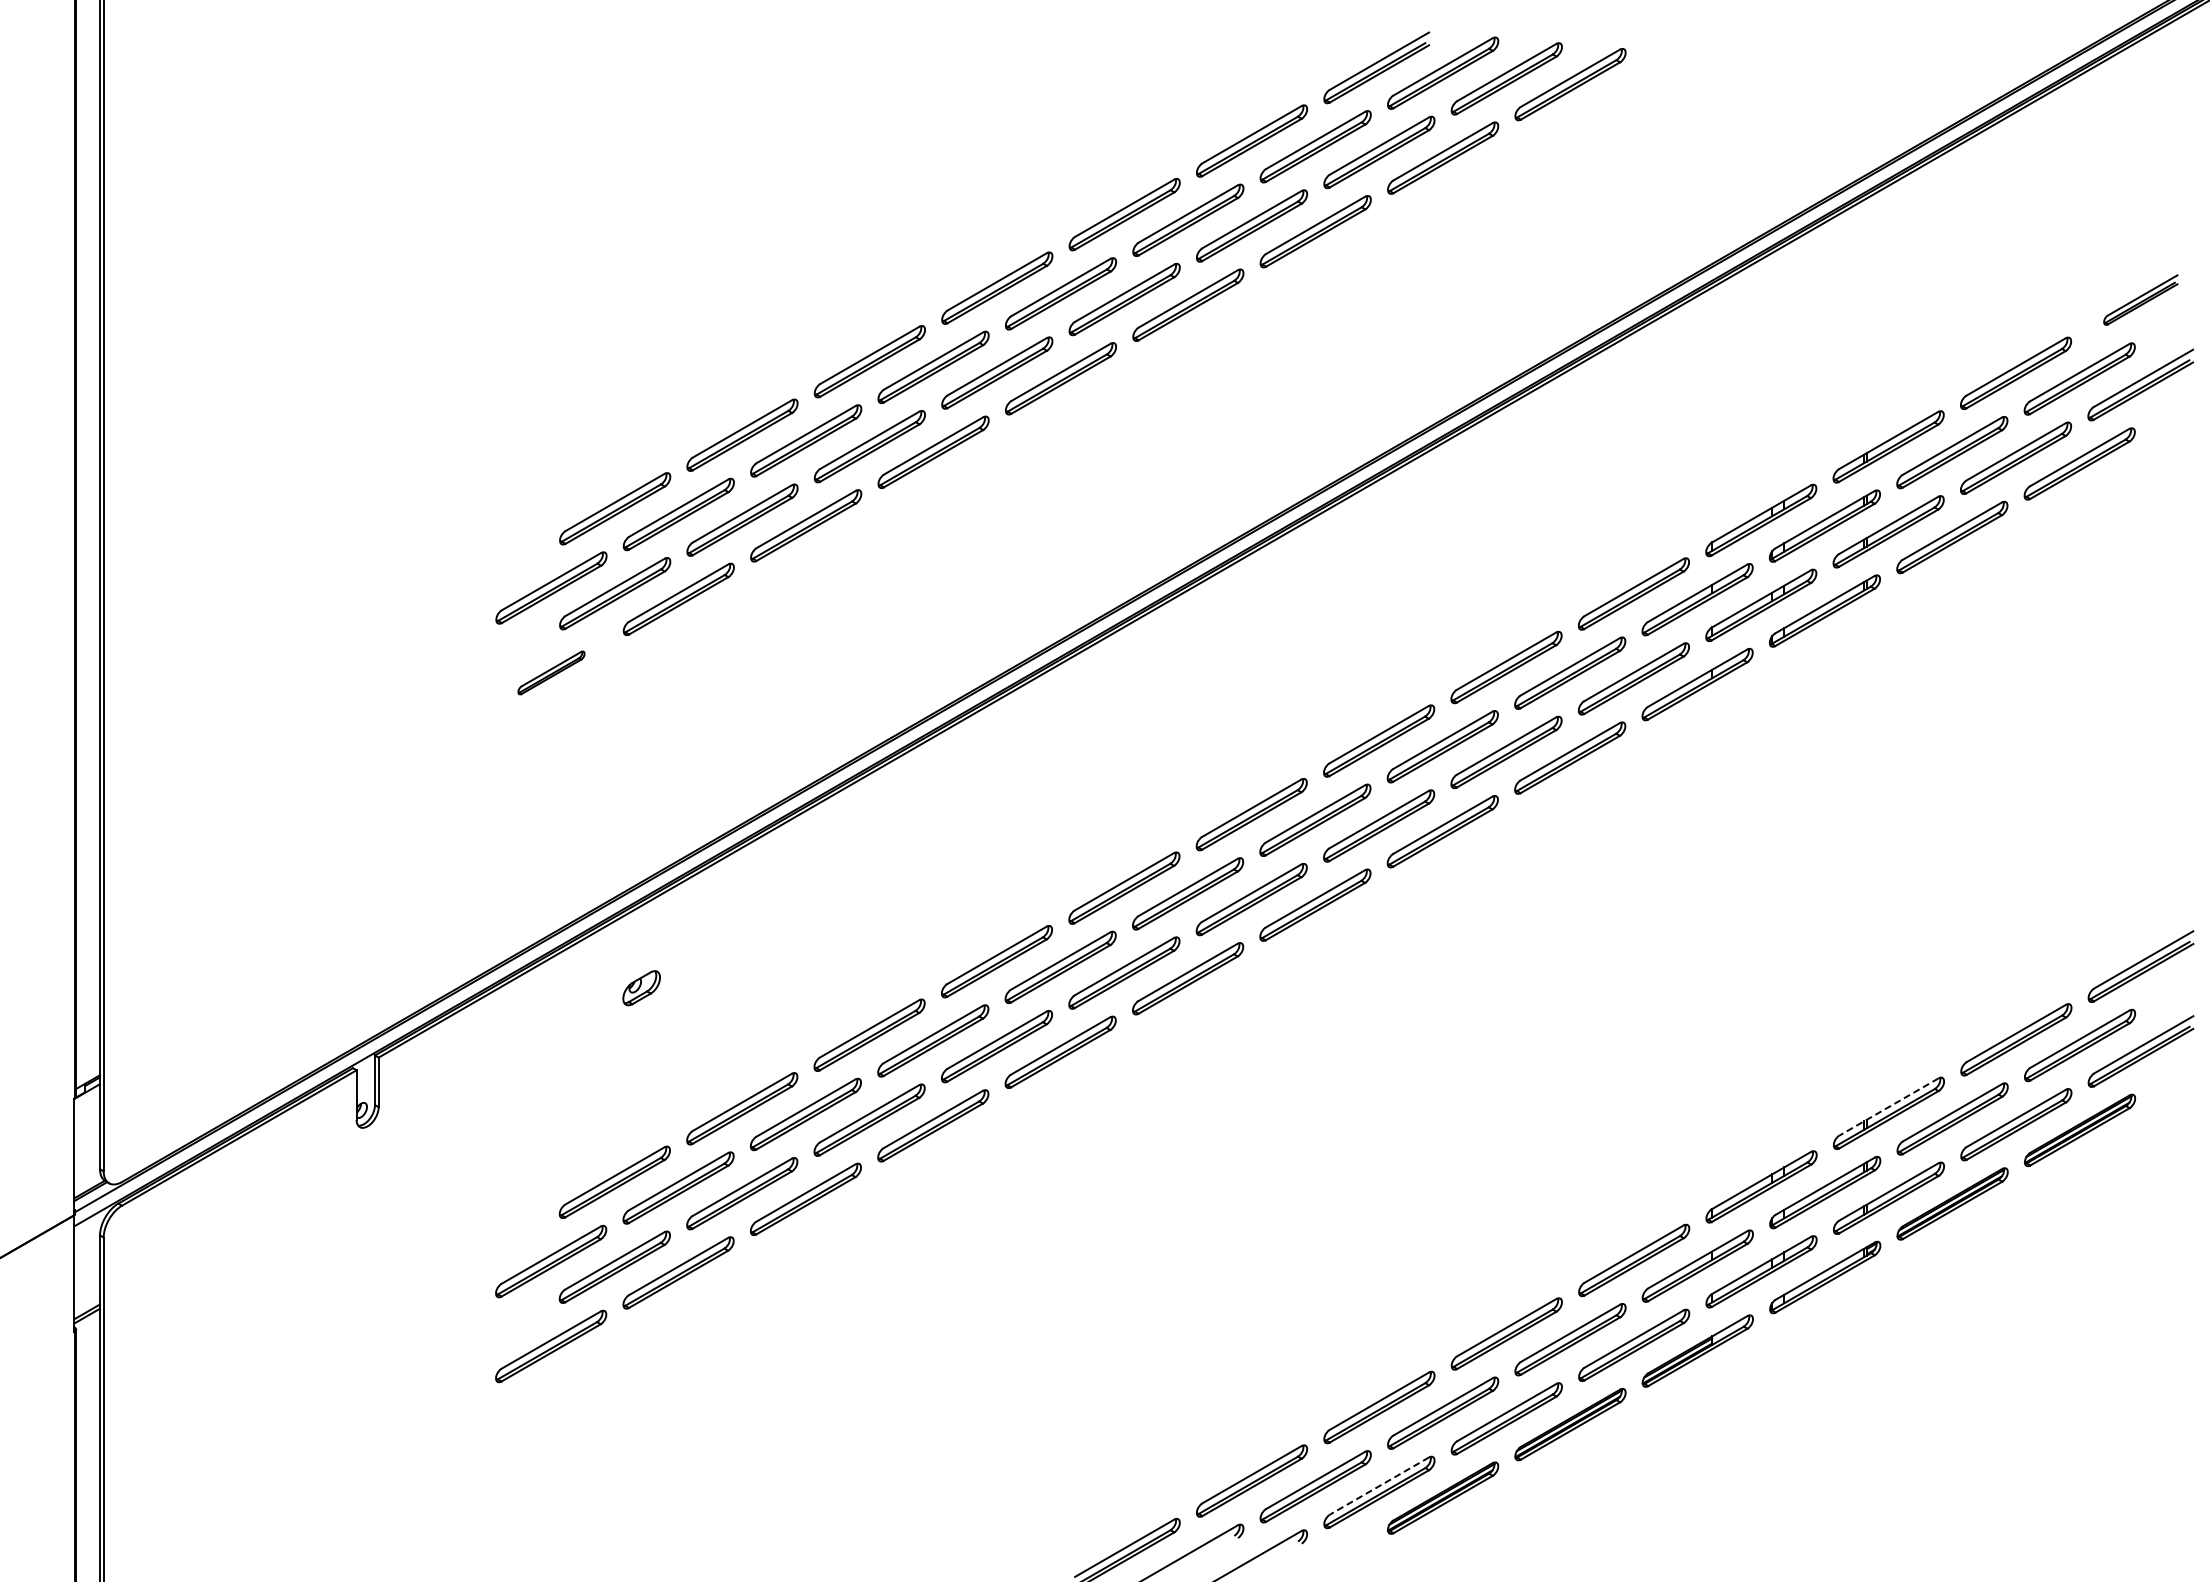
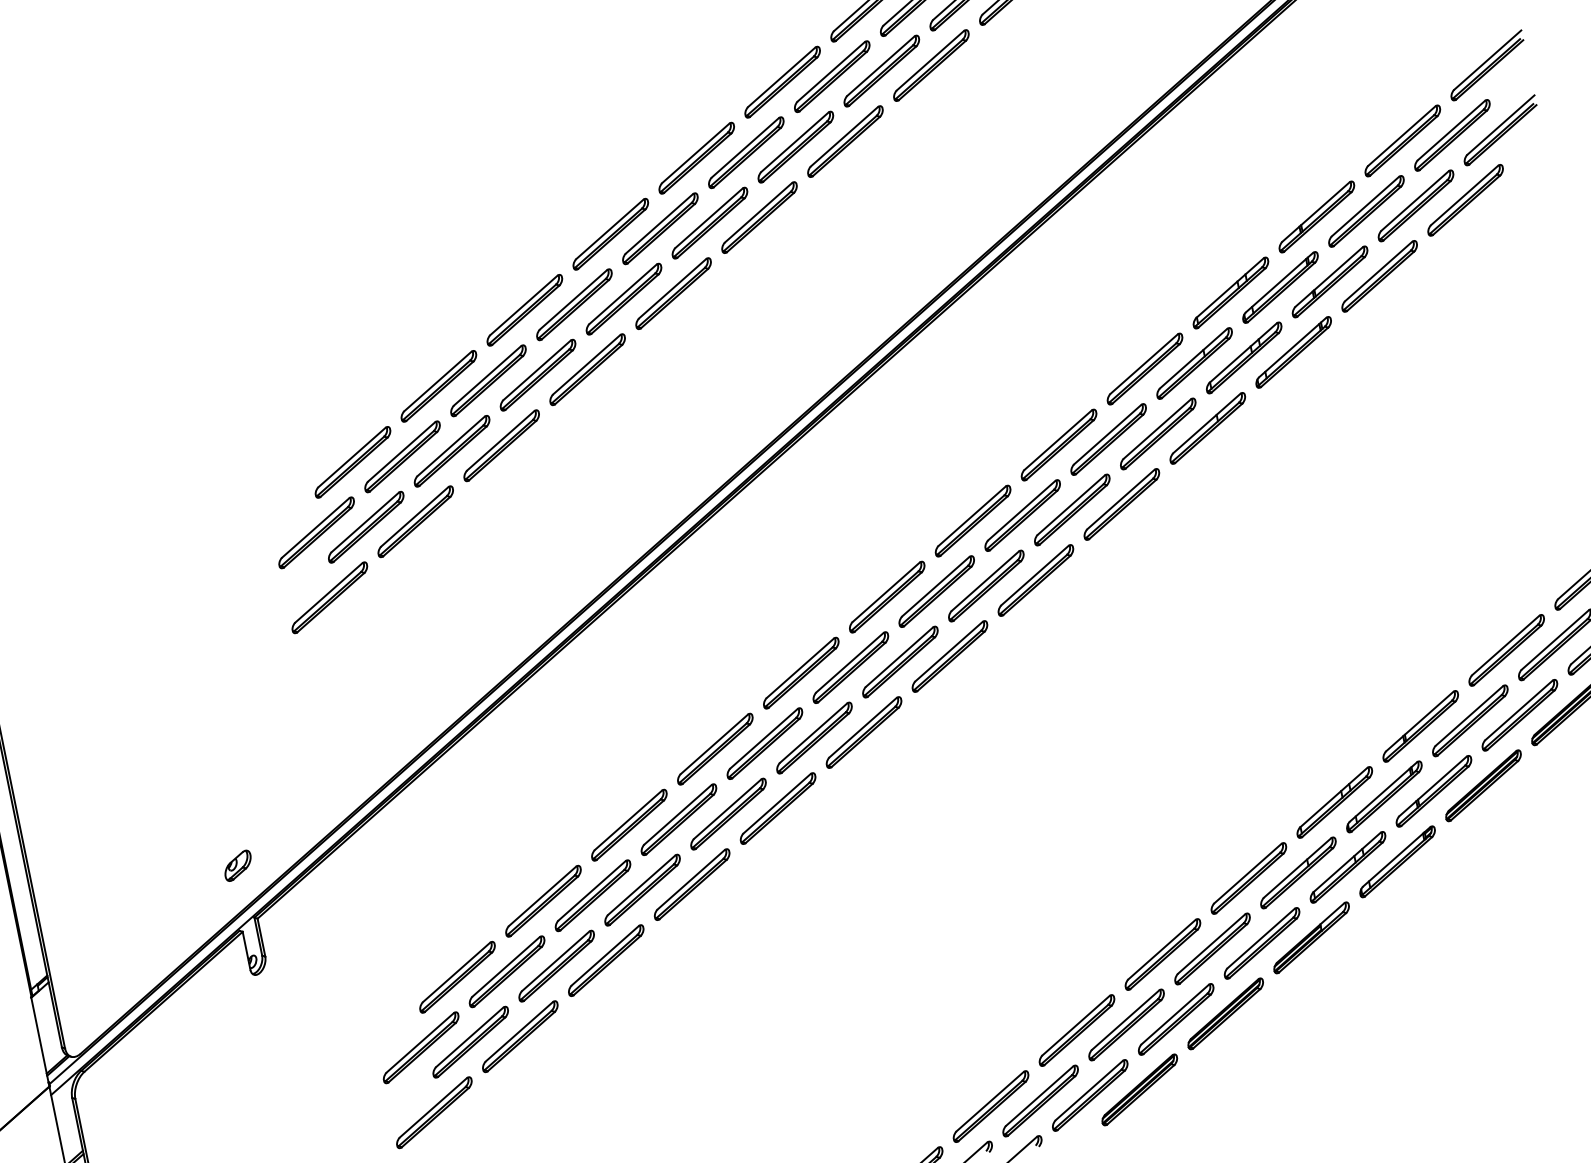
part: (2140, 299) -> (1486, 65), size x1.43
part: (551, 672) -> (329, 597), size x1.67
part: (641, 988) -> (237, 866), moved
line: (1888, 1107) -> (1419, 722), dashed -> solid
line: (1379, 1486) -> (1089, 1090), dashed -> solid

